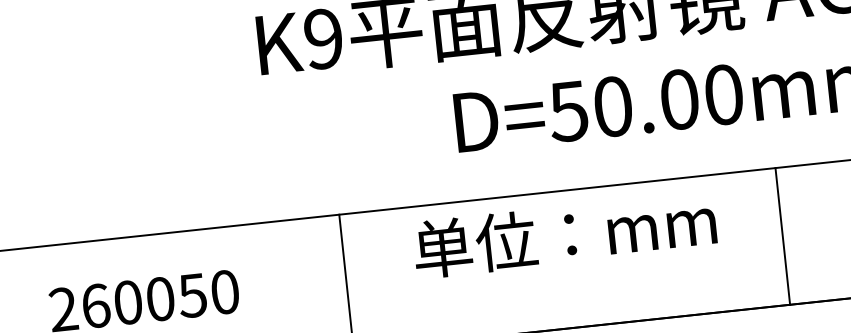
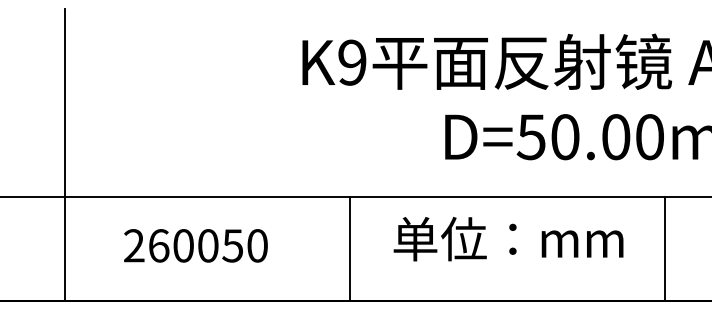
text: (564, 235) -> (508, 239), moved
line: (782, 236) -> (664, 248), moved

